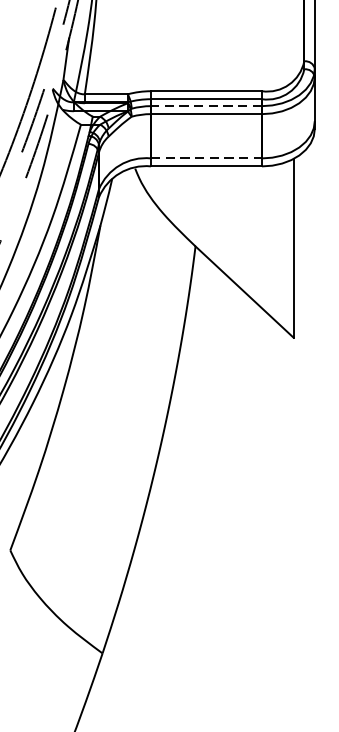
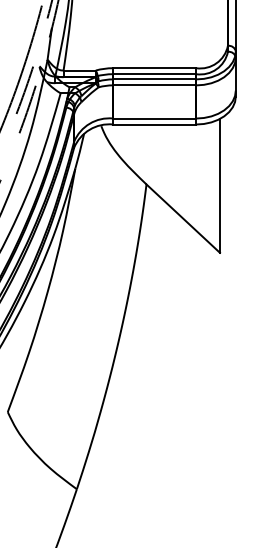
line: (206, 106) -> (154, 79), dashed -> solid
line: (206, 158) -> (154, 118), dashed -> solid

